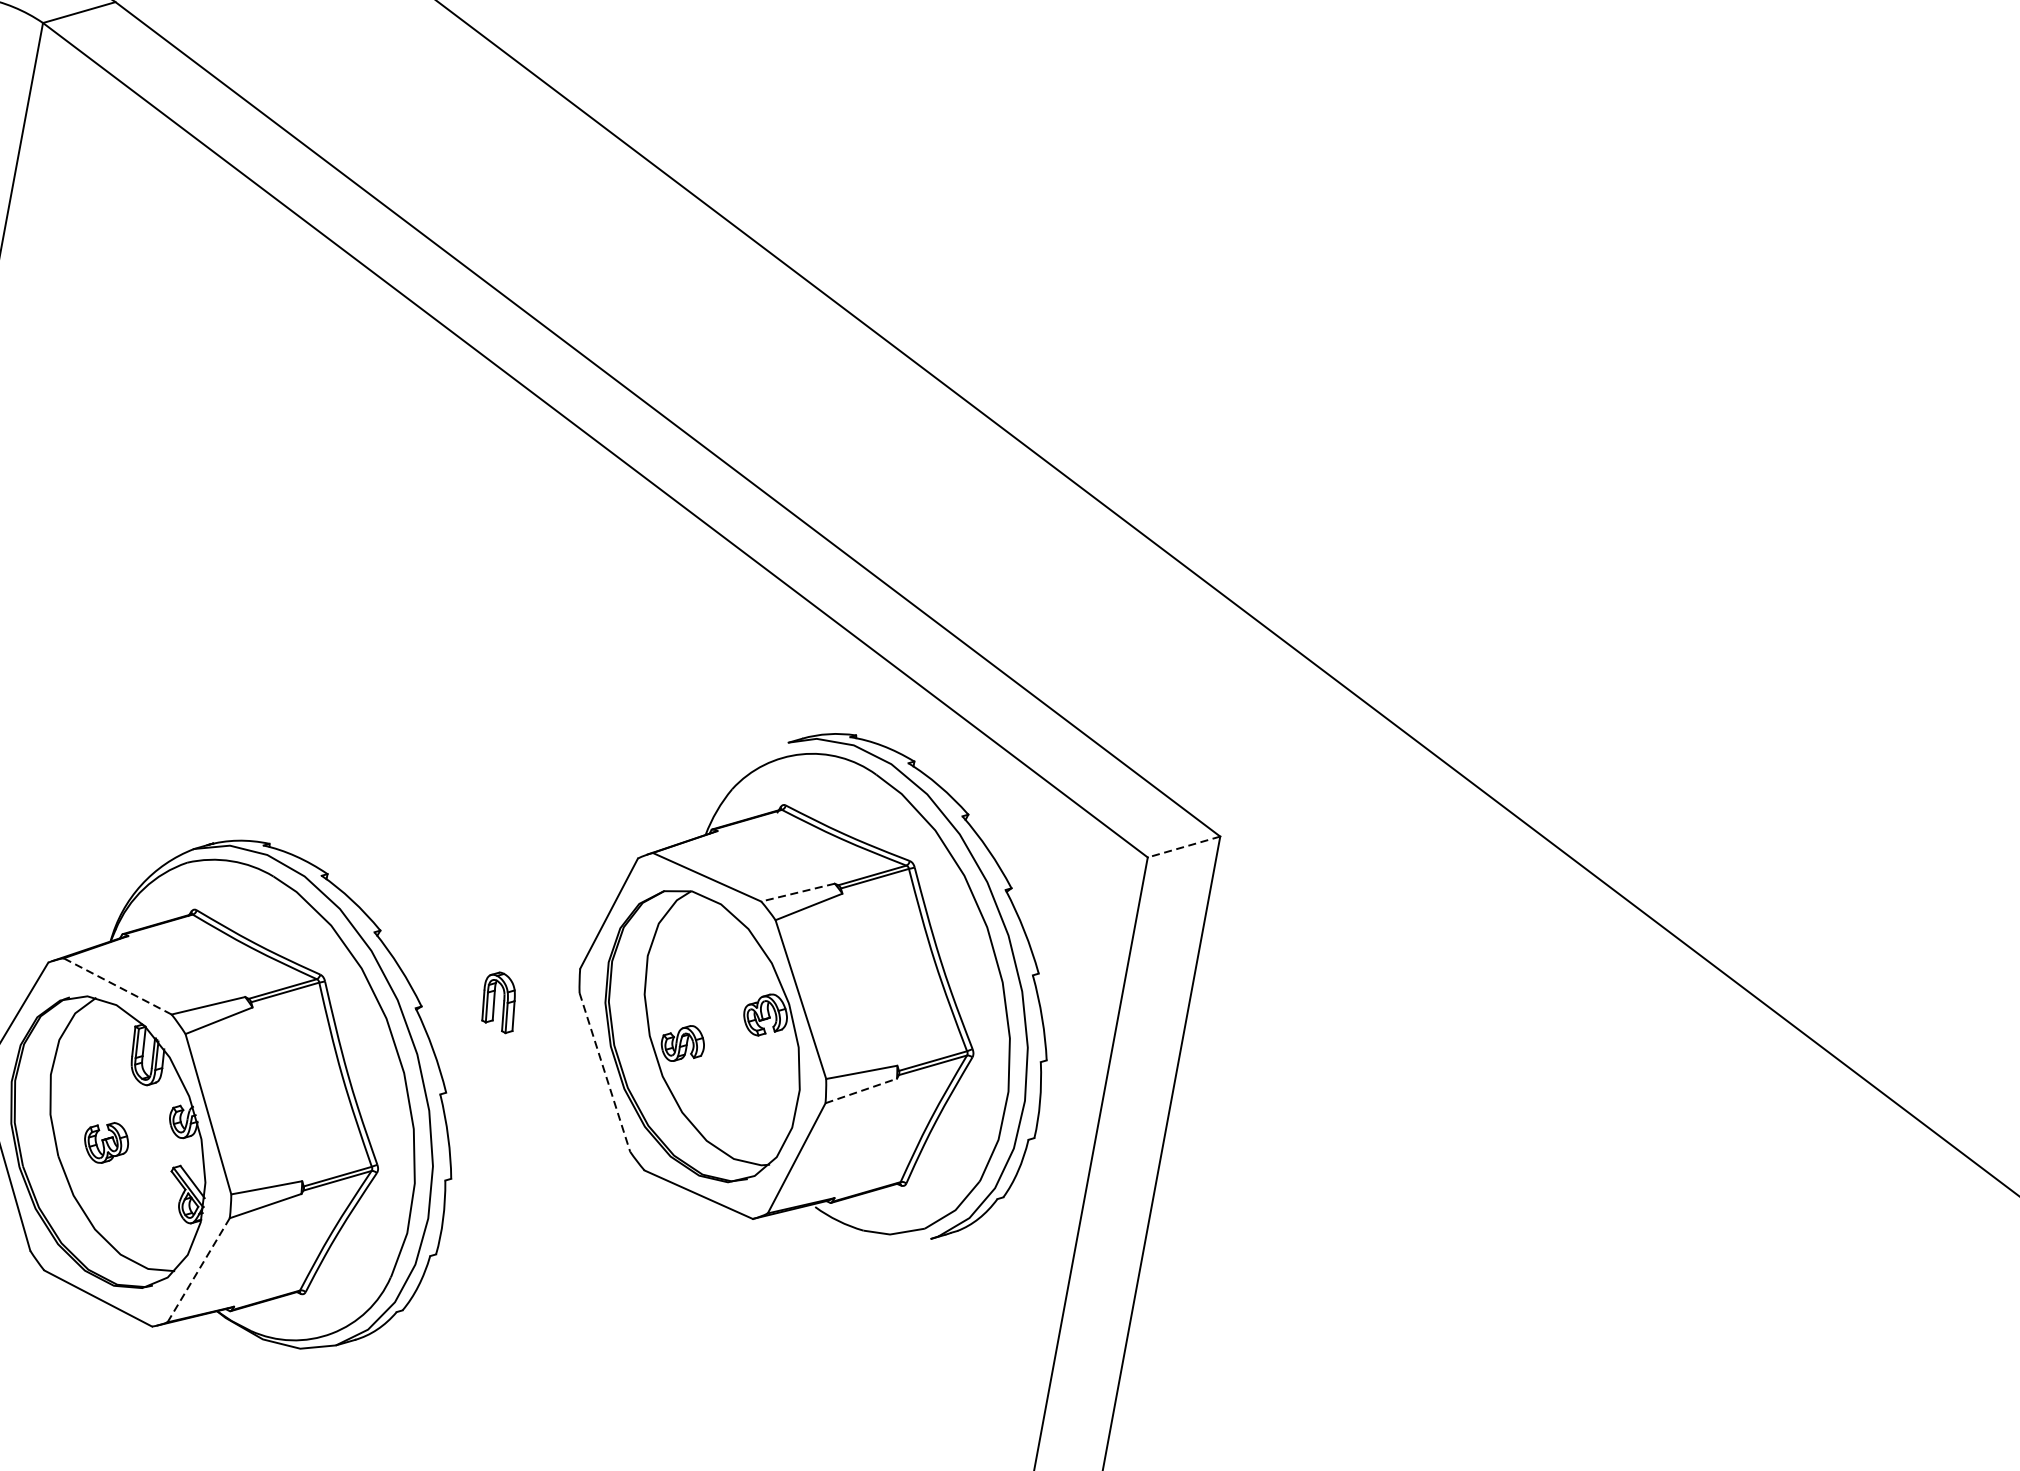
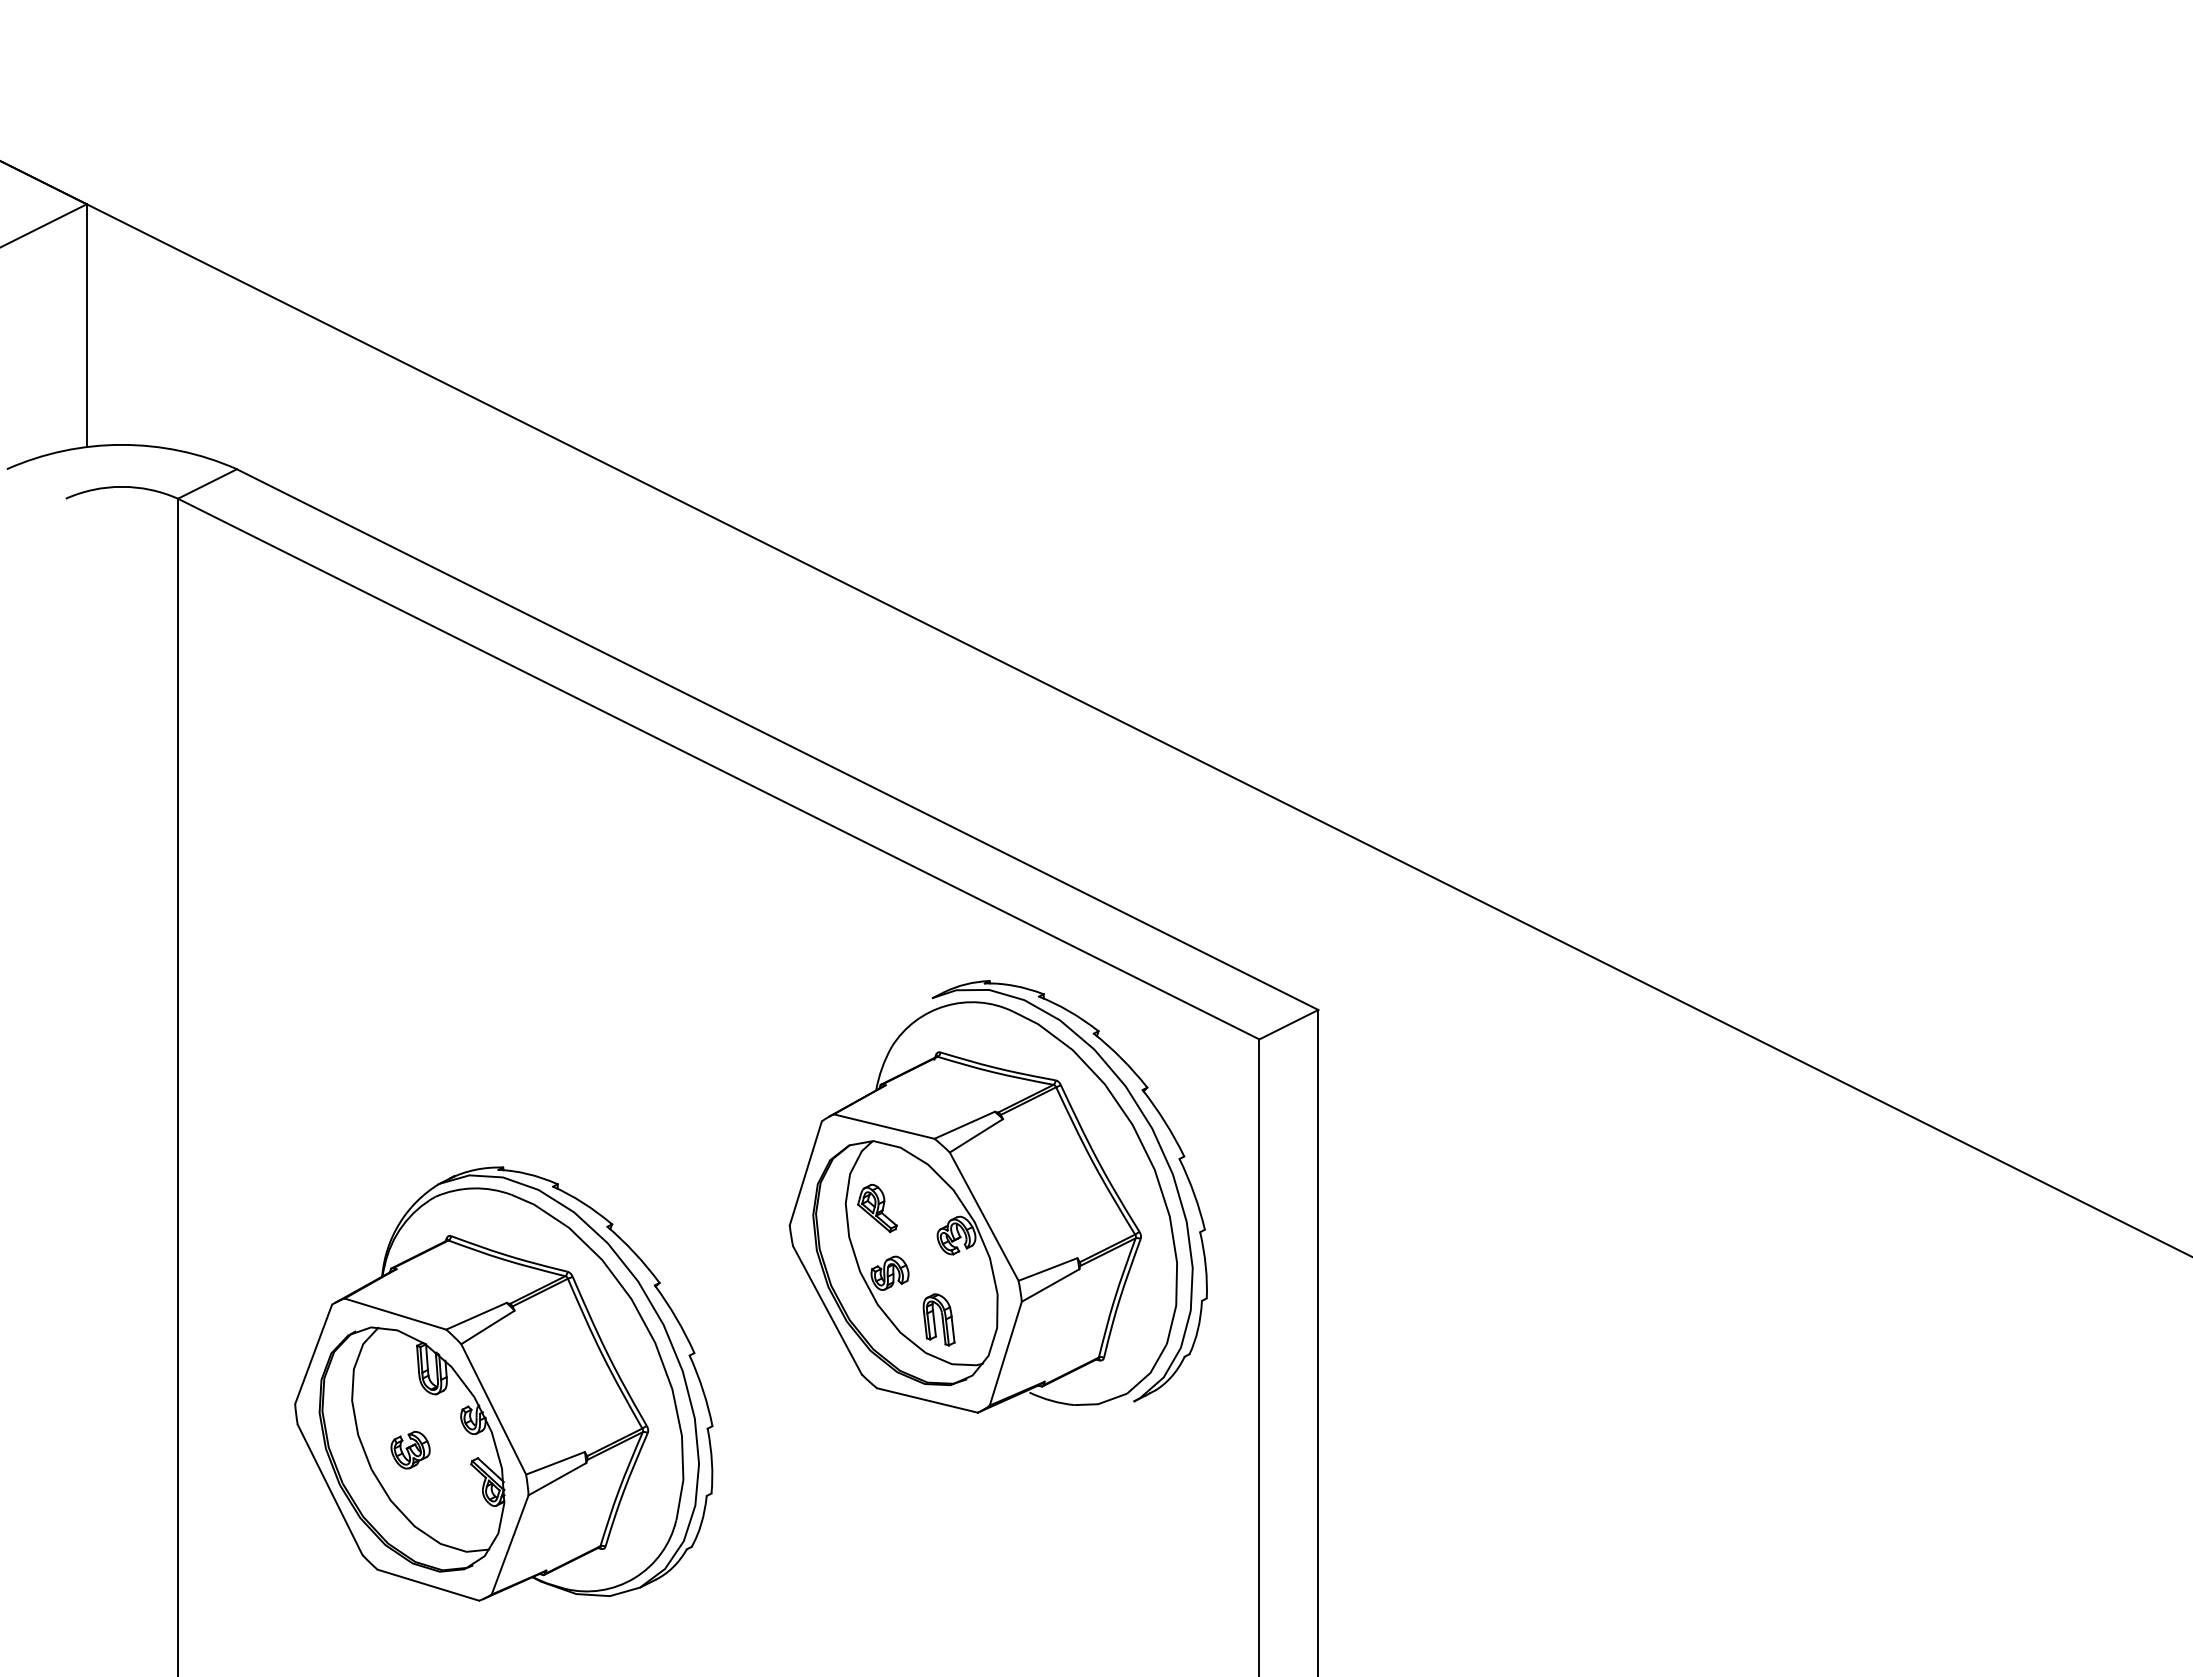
line: (1183, 846) -> (1288, 1024), dashed -> solid
line: (797, 892) -> (964, 1125), dashed -> solid
part: (682, 968) -> (877, 1208), added
line: (116, 985) -> (394, 1313), dashed -> solid
part: (499, 1001) -> (938, 1319), moved
line: (604, 1072) -> (827, 1310), dashed -> solid
line: (861, 1090) -> (1050, 1285), dashed -> solid
line: (199, 1269) -> (510, 1544), dashed -> solid

